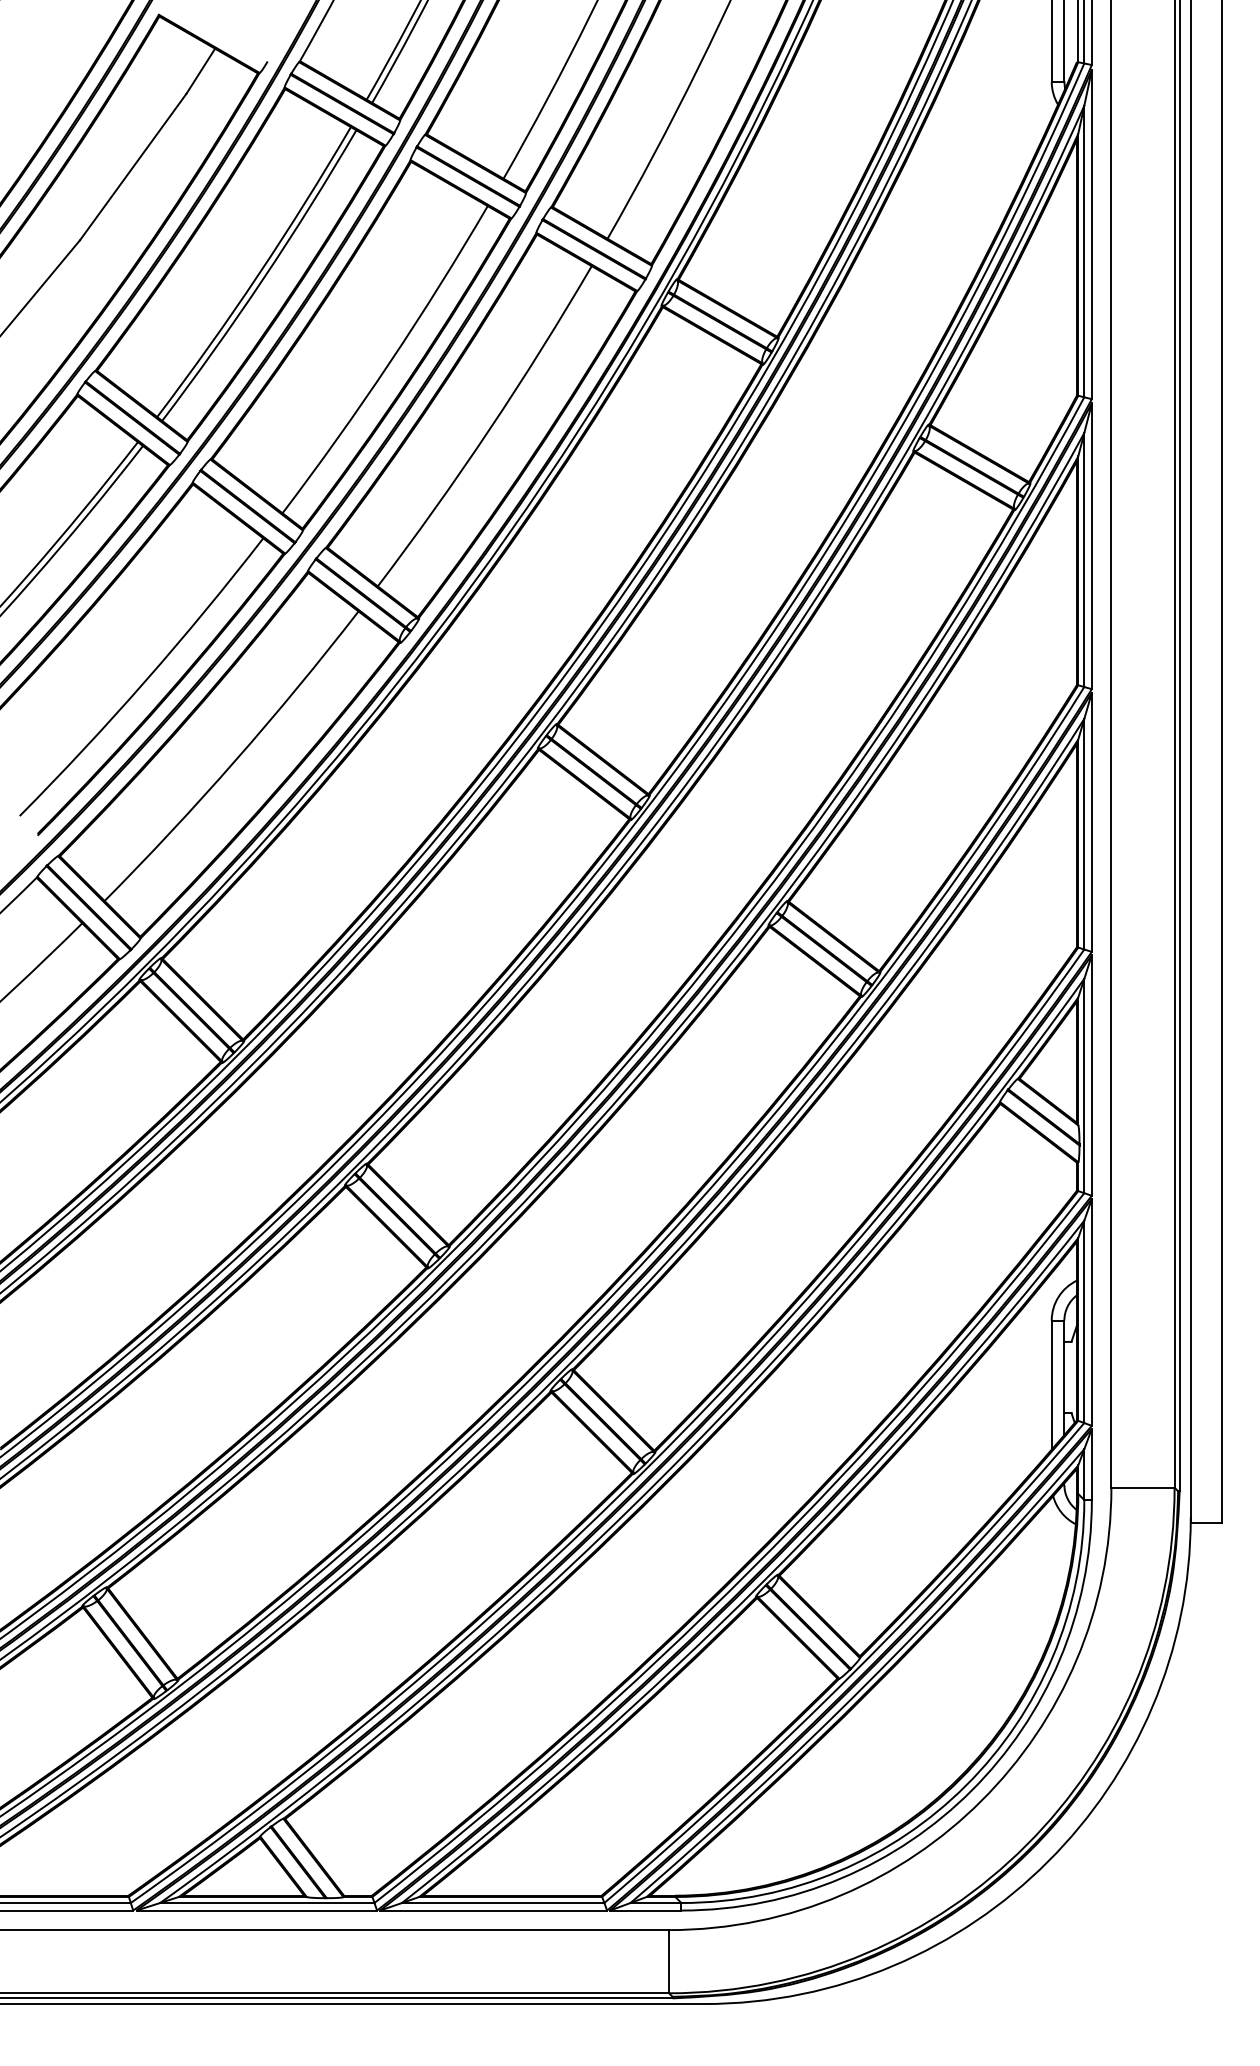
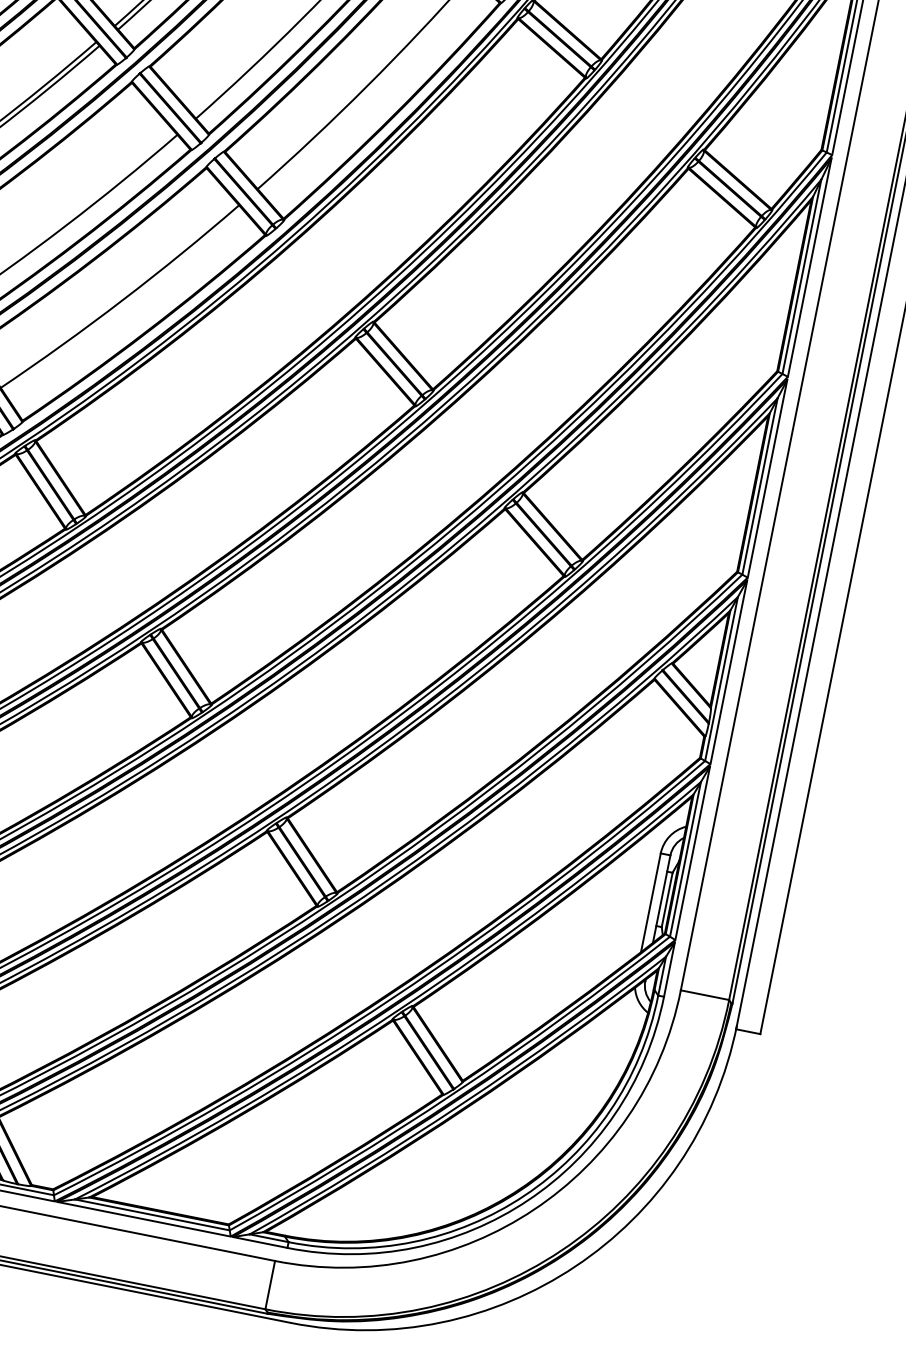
line: (1071, 1377) -> (667, 899), added

